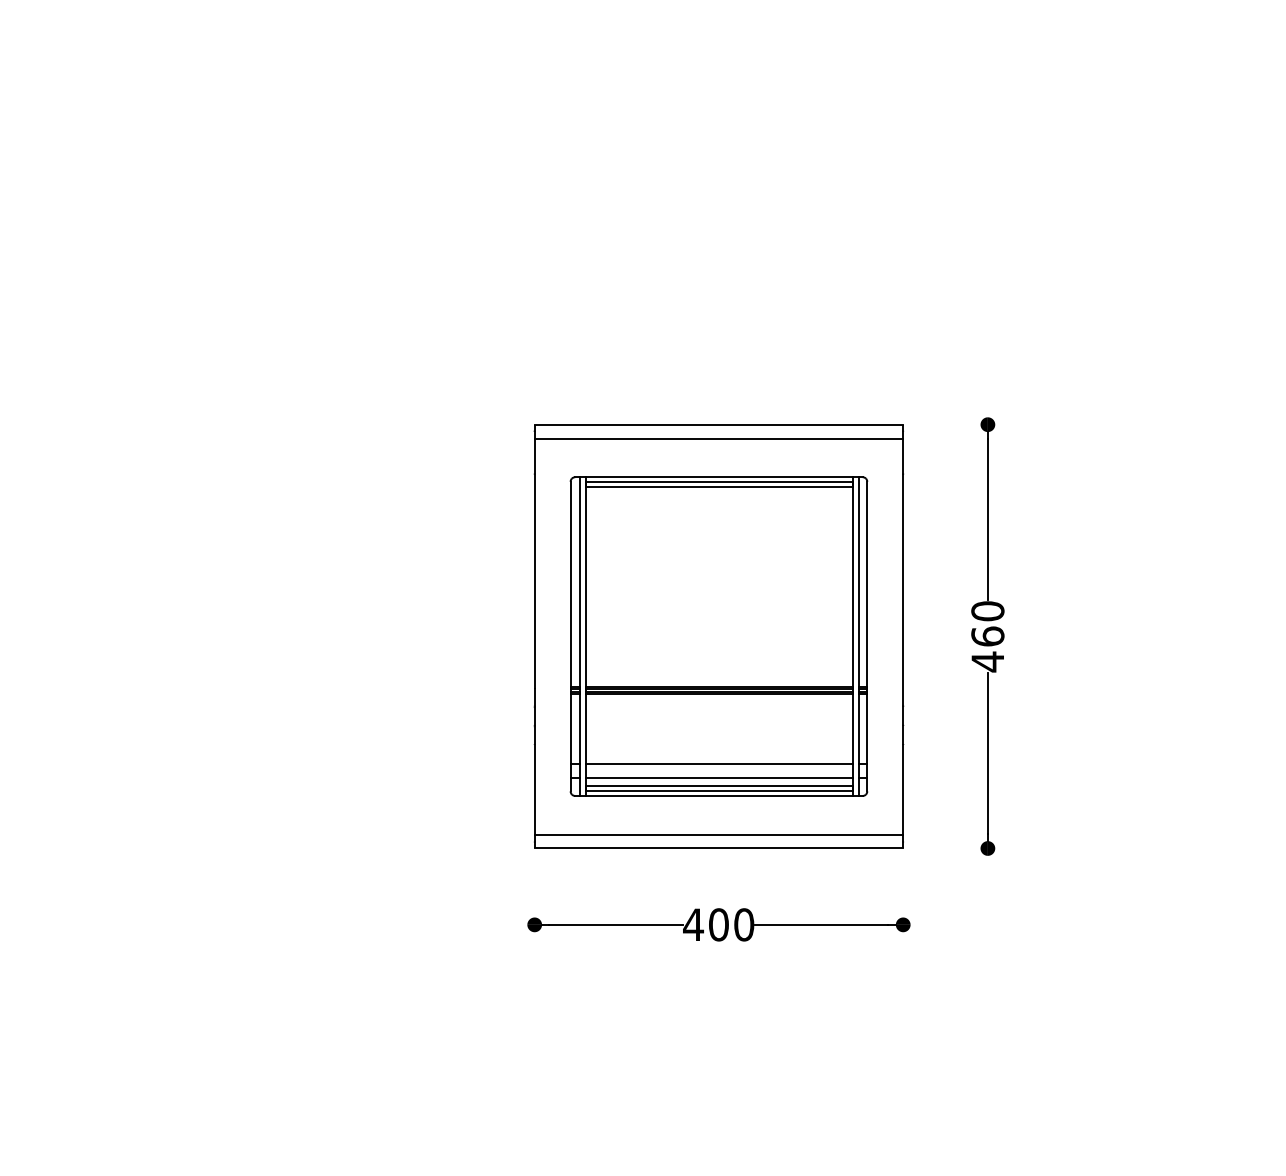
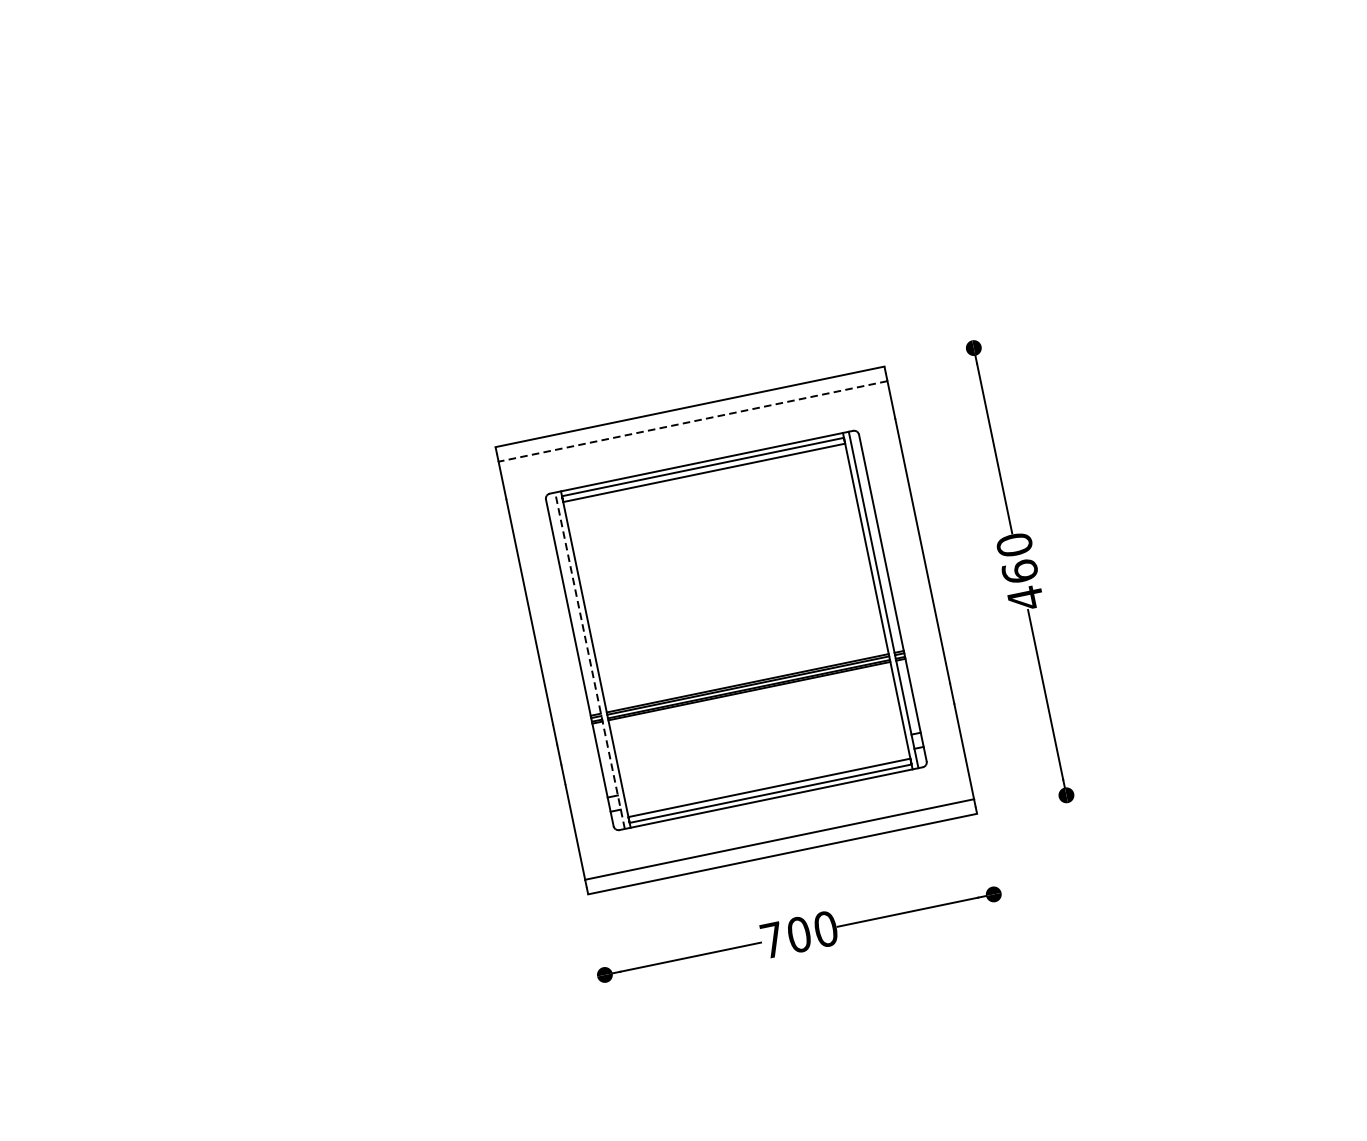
line: (718, 438) -> (692, 421), solid -> dashed
line: (580, 636) -> (590, 660), solid -> dashed
line: (719, 764) -> (764, 765), removed
line: (719, 777) -> (767, 779), removed
text: (693, 924) -> (772, 939), 400 -> 700

